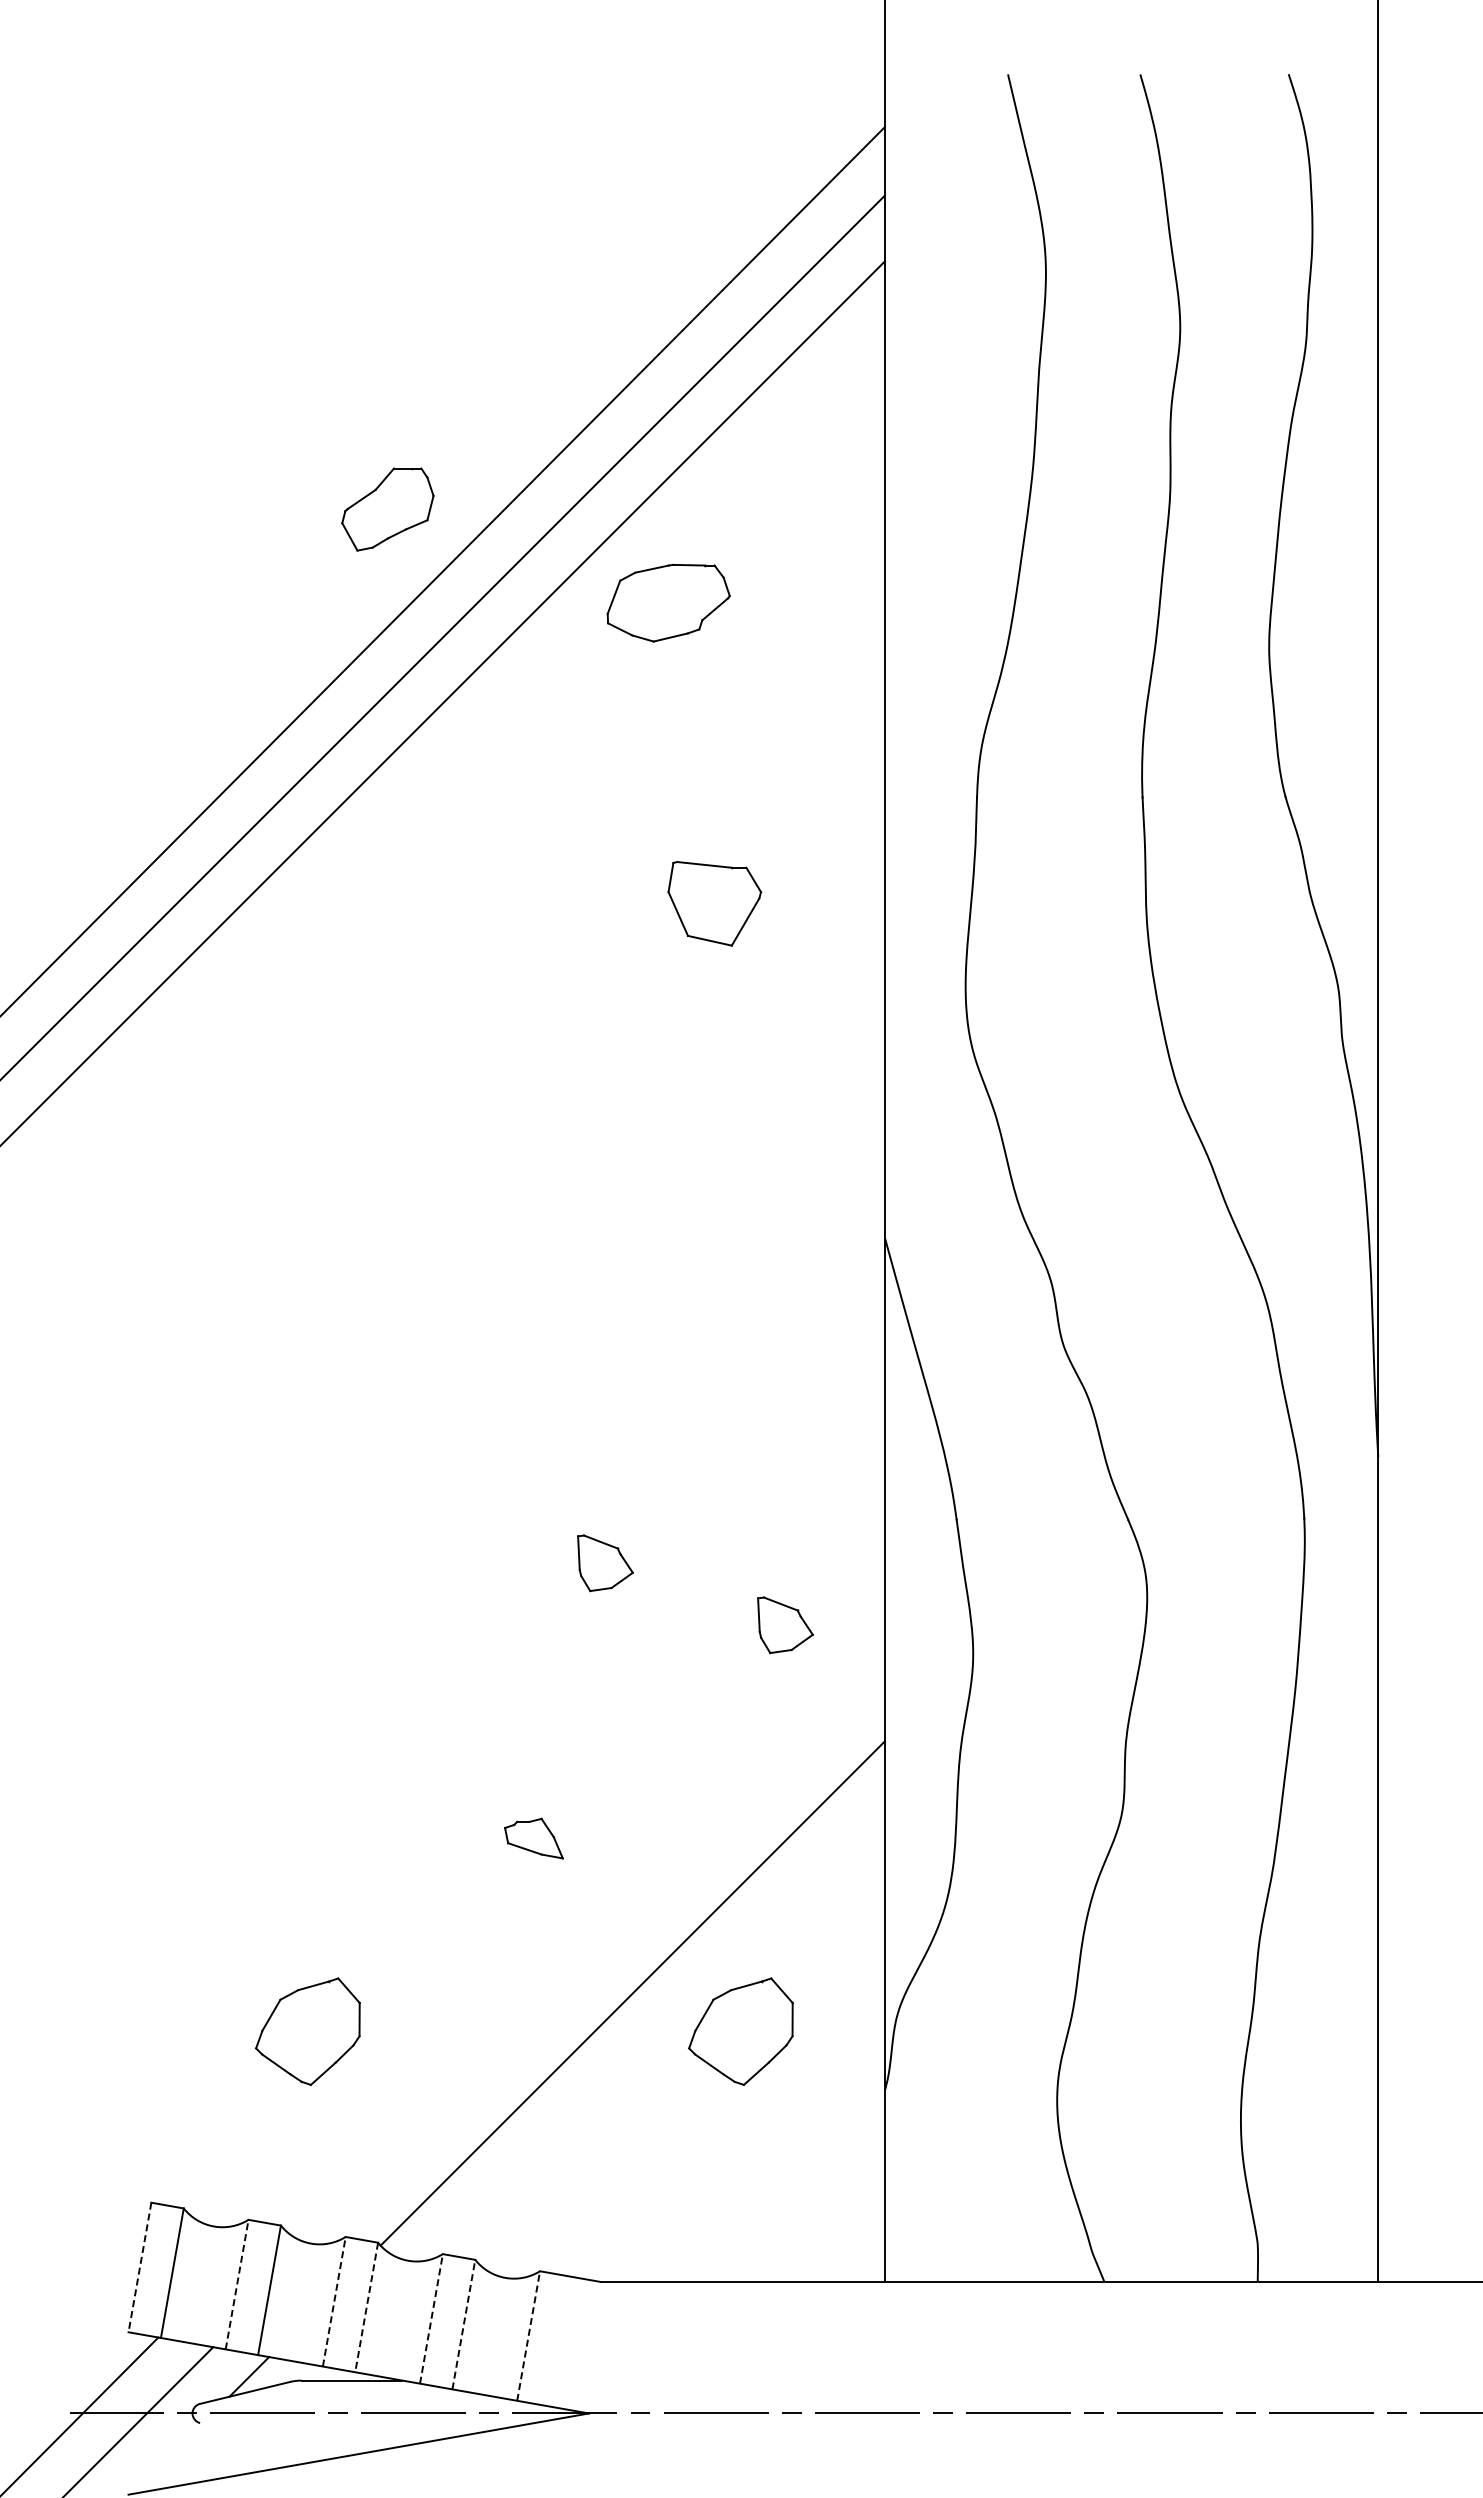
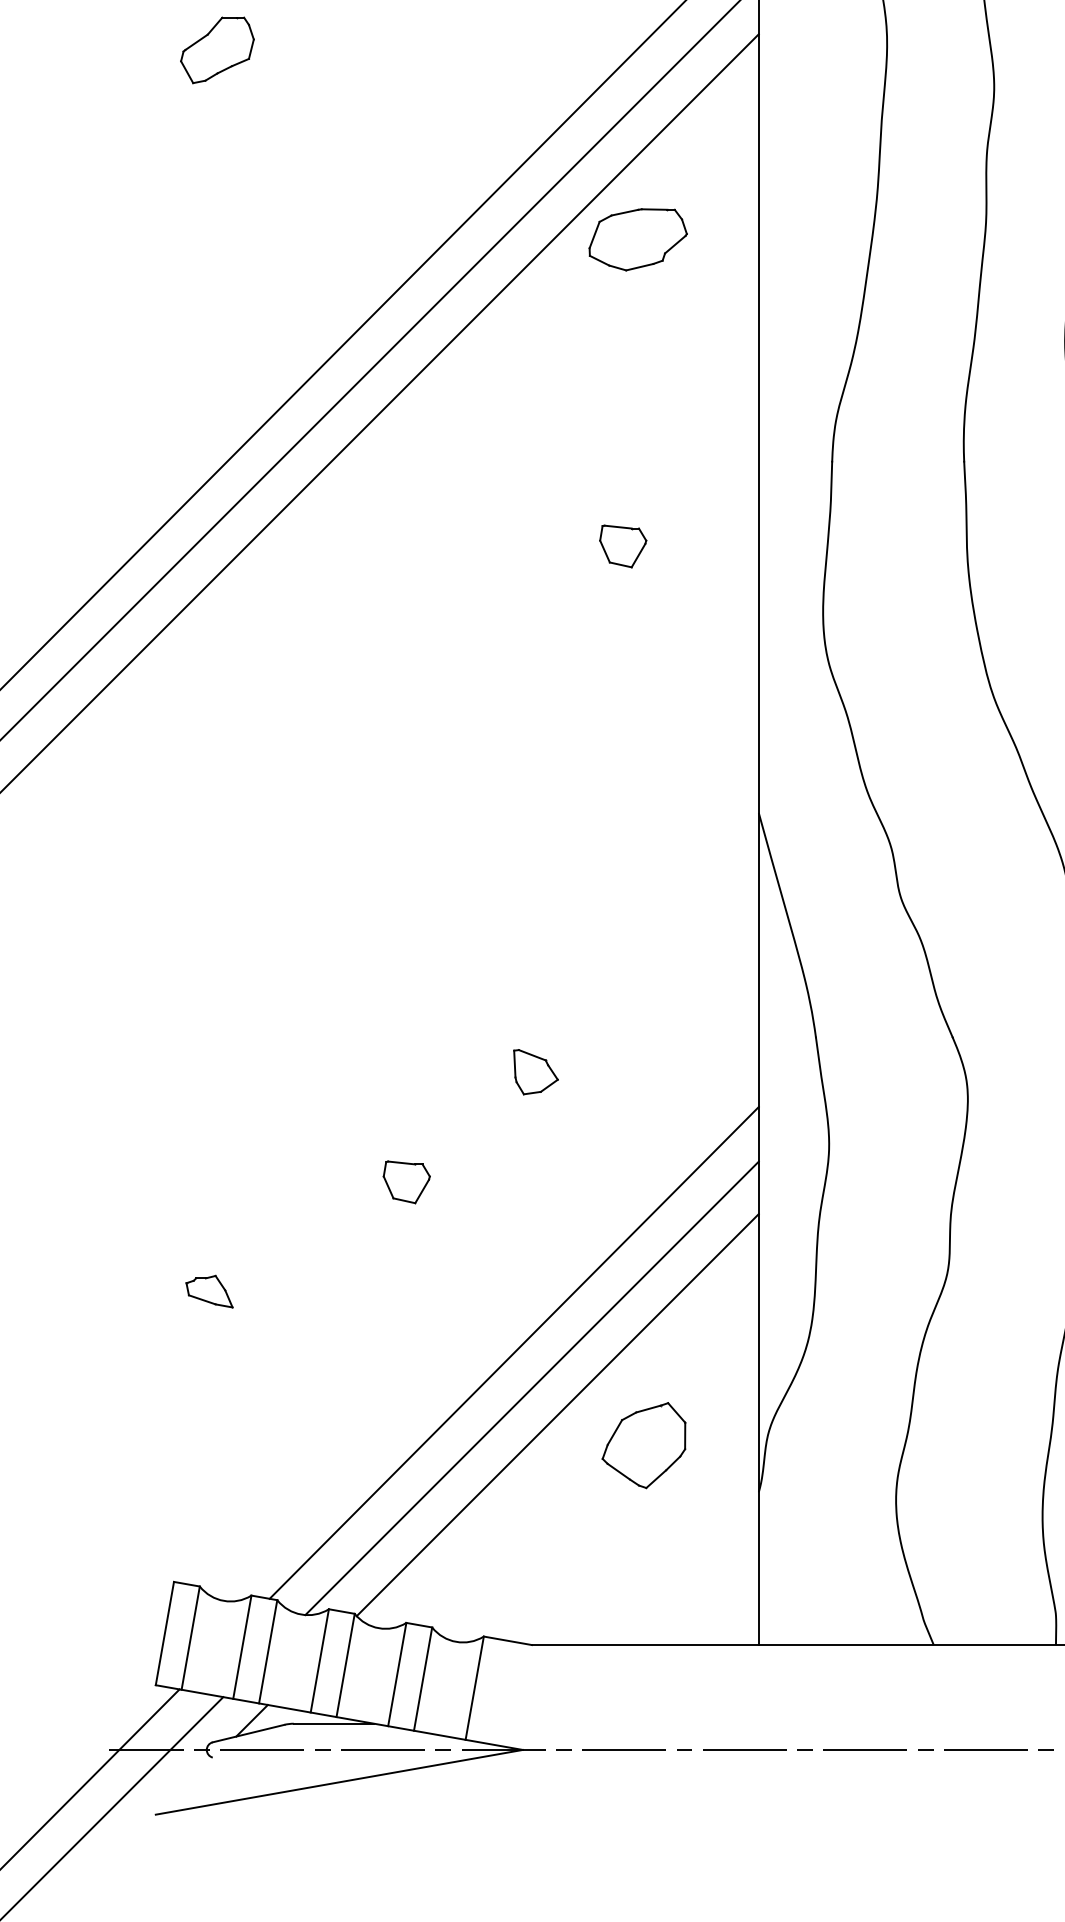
part: (387, 509) -> (217, 50), moved
part: (668, 602) -> (638, 239), moved
part: (714, 903) -> (622, 546), size x0.62
part: (785, 1625) -> (679, 1121), removed
part: (443, 1701) -> (406, 1182), added
part: (533, 1838) -> (209, 1291), moved
line: (577, 1914) -> (513, 1352), added
line: (600, 1959) -> (532, 1388), added
part: (307, 2031) -> (298, 1445), removed
line: (139, 2267) -> (164, 1633), dashed -> solid
line: (237, 2284) -> (242, 1647), dashed -> solid
line: (334, 2301) -> (319, 1660), dashed -> solid
line: (366, 2307) -> (345, 1665), dashed -> solid
line: (431, 2318) -> (397, 1674), dashed -> solid
line: (463, 2324) -> (422, 1679), dashed -> solid
line: (528, 2336) -> (474, 1688), dashed -> solid

